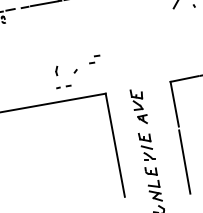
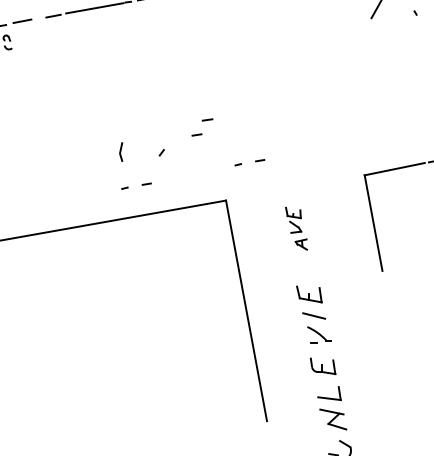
part: (116, 75) -> (249, 161), added
part: (138, 106) -> (296, 228), size x0.6
line: (184, 161) -> (394, 345), removed

